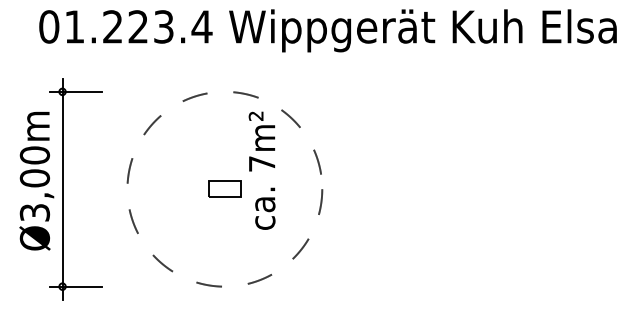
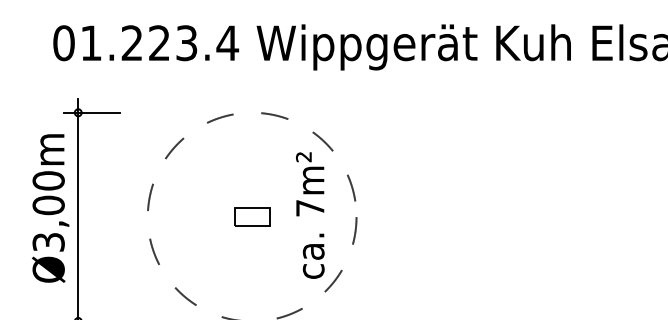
text: (261, 170) -> (309, 215), moved

